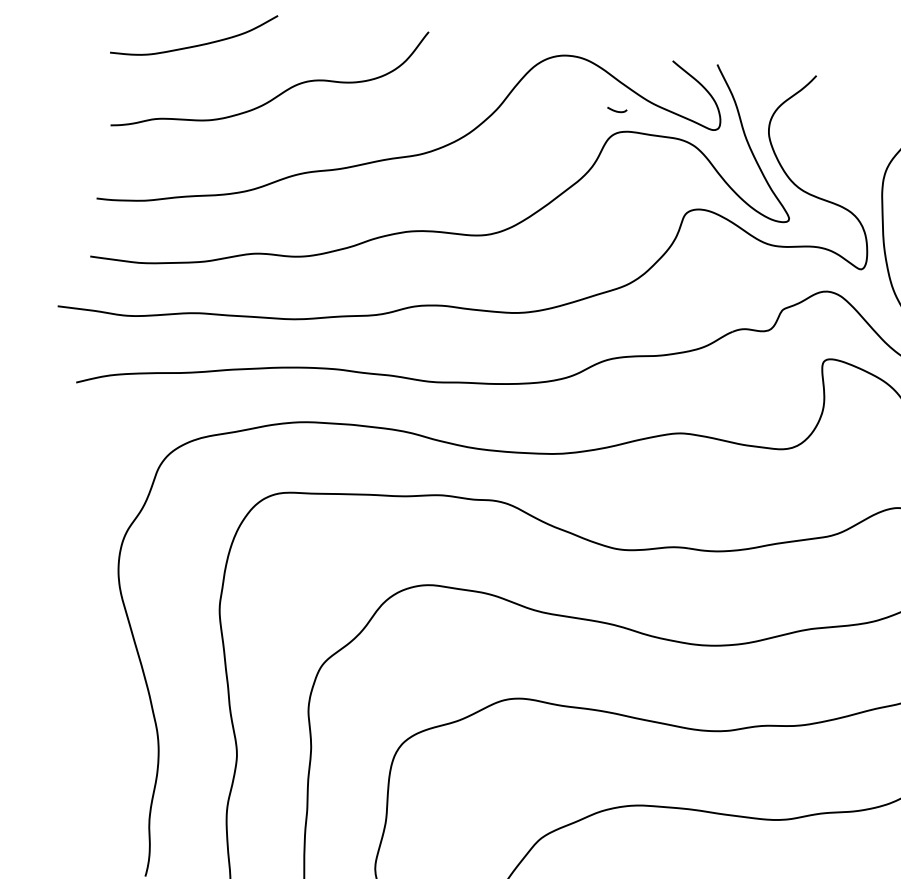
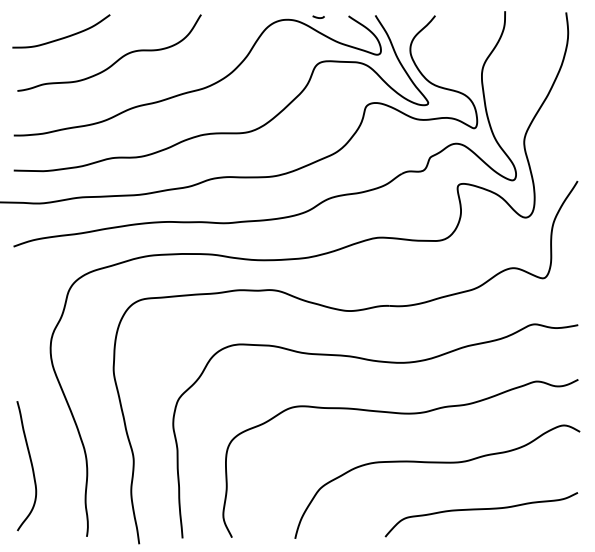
curve: (615, 108) -> (317, 16), moved
curve: (65, 744) -> (30, 463), added

